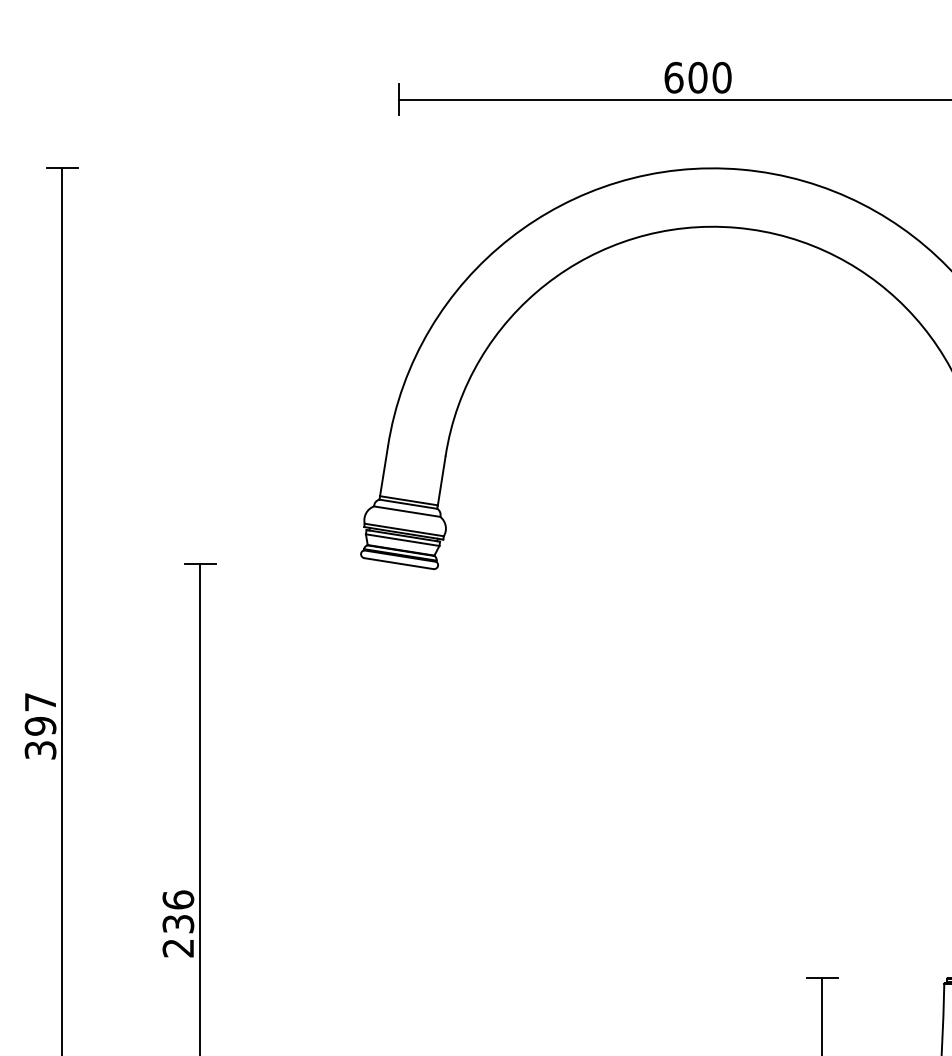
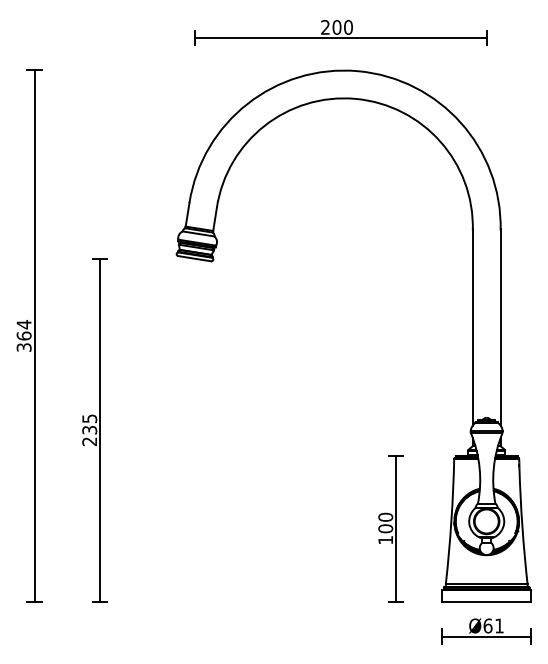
text: (673, 77) -> (325, 27), 600 -> 200
text: (39, 714) -> (23, 330), 397 -> 364
text: (177, 899) -> (89, 418), 236 -> 235

